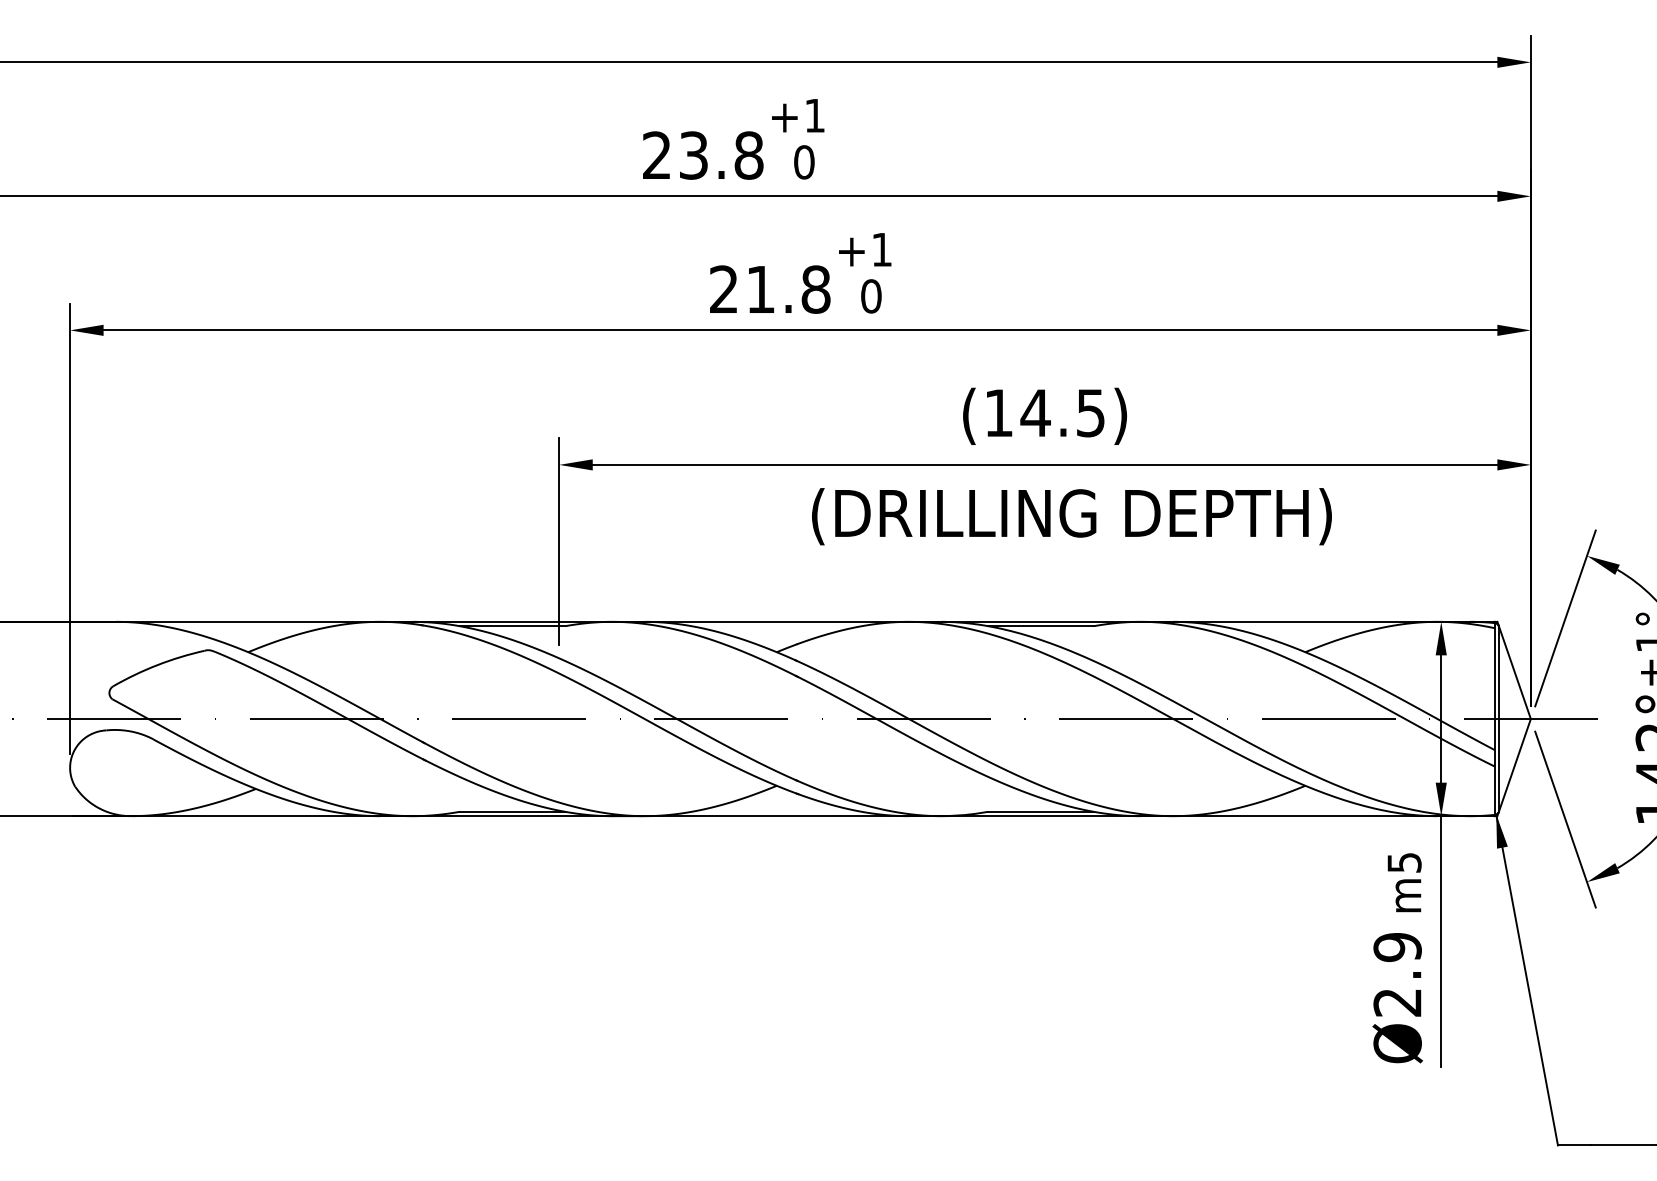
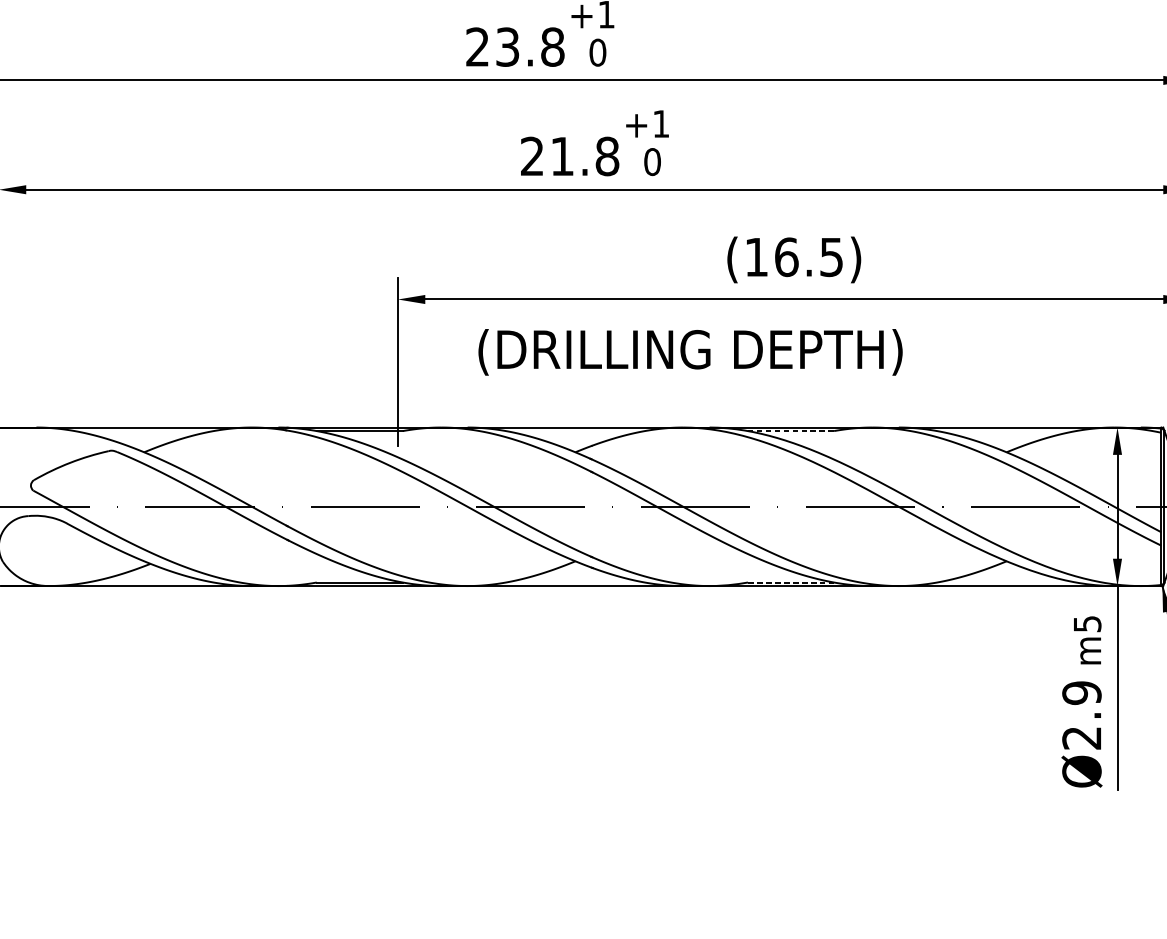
text: (1035, 412) -> (786, 256), (14.5) -> (16.5)
text: (1071, 516) -> (690, 352), moved
line: (1041, 626) -> (791, 431), solid -> dashed
line: (1041, 811) -> (791, 582), solid -> dashed

